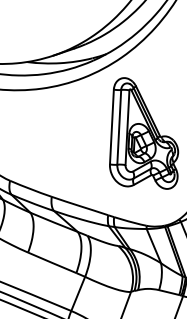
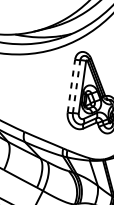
line: (111, 126) -> (71, 85), solid -> dashed
line: (119, 126) -> (76, 86), solid -> dashed

